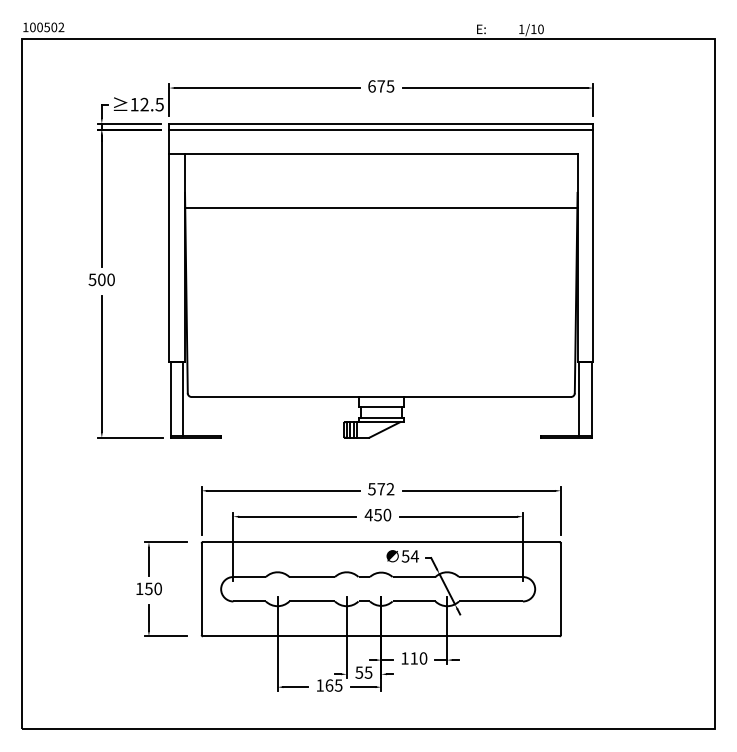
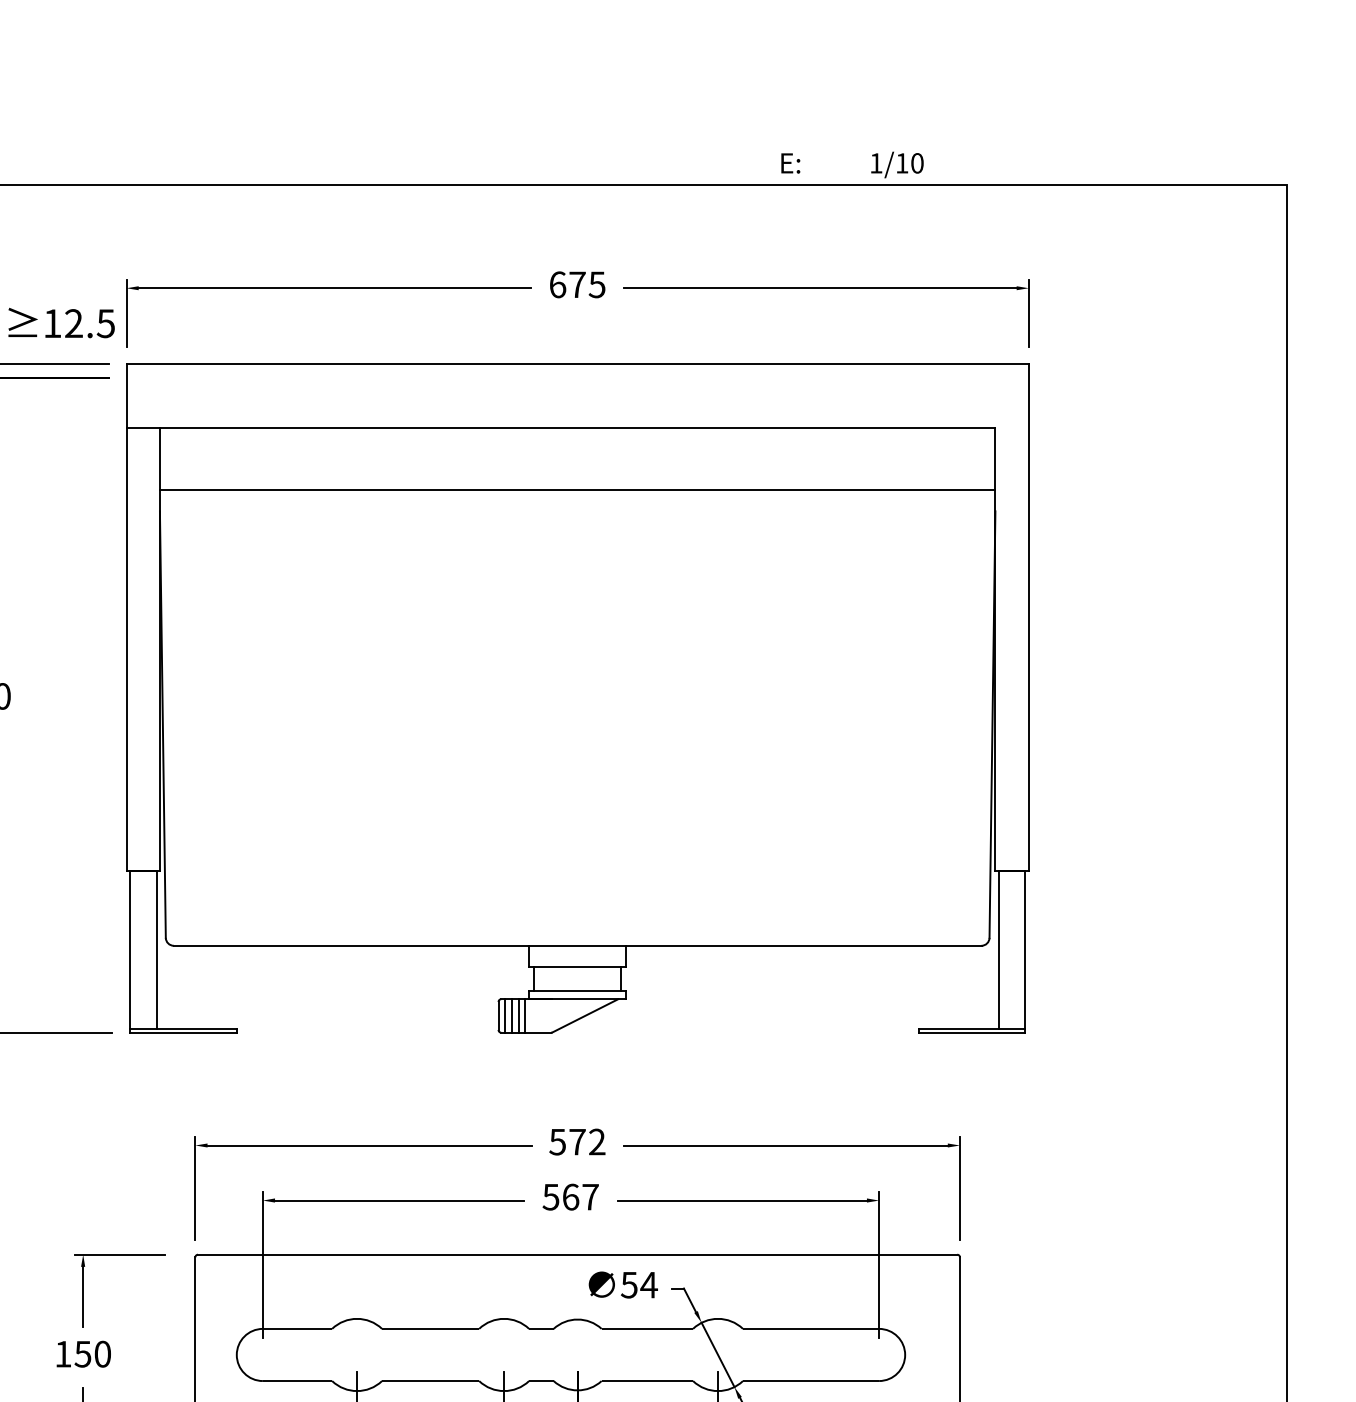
line: (381, 130) -> (578, 378), removed
line: (381, 207) -> (578, 489), moved
text: (377, 514) -> (569, 1195), 450 -> 567

